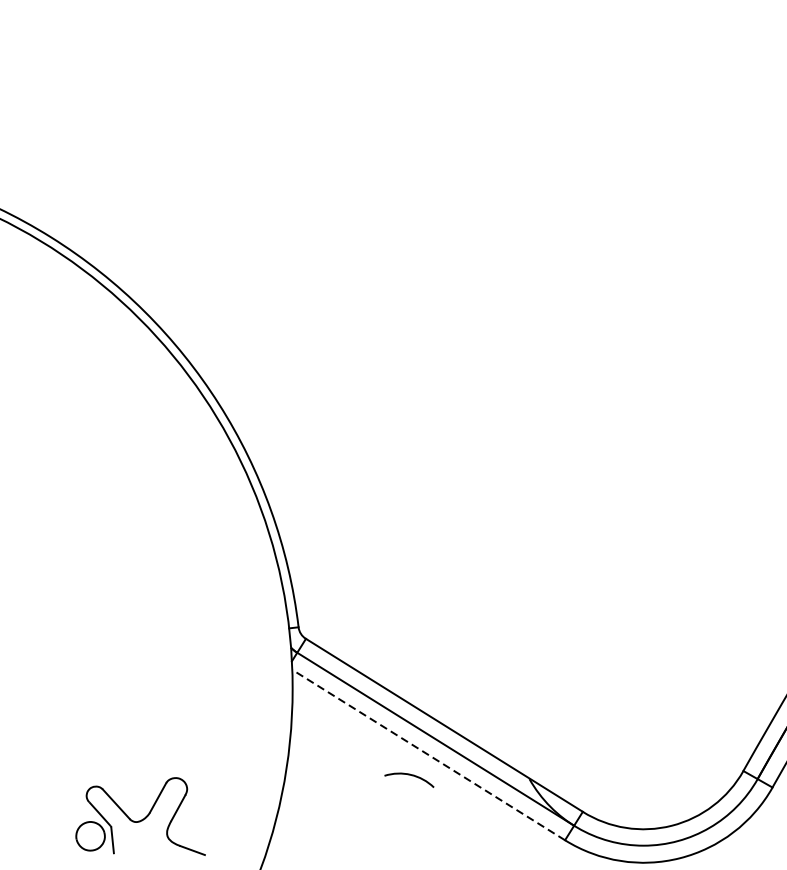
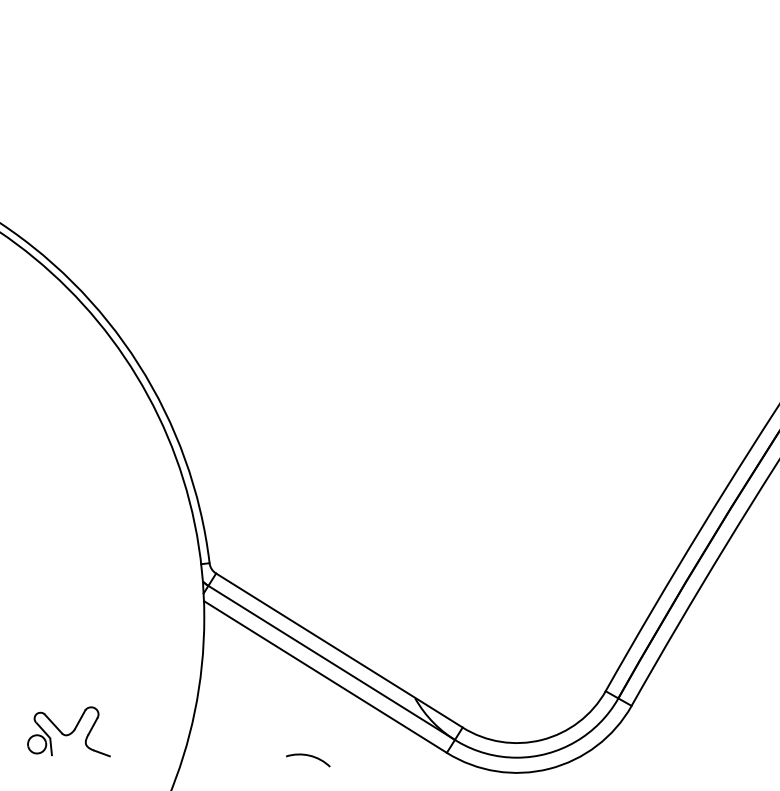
line: (428, 754) -> (325, 676), dashed -> solid
arc: (409, 775) -> (308, 756), moved
part: (140, 816) -> (68, 731), size x0.71

